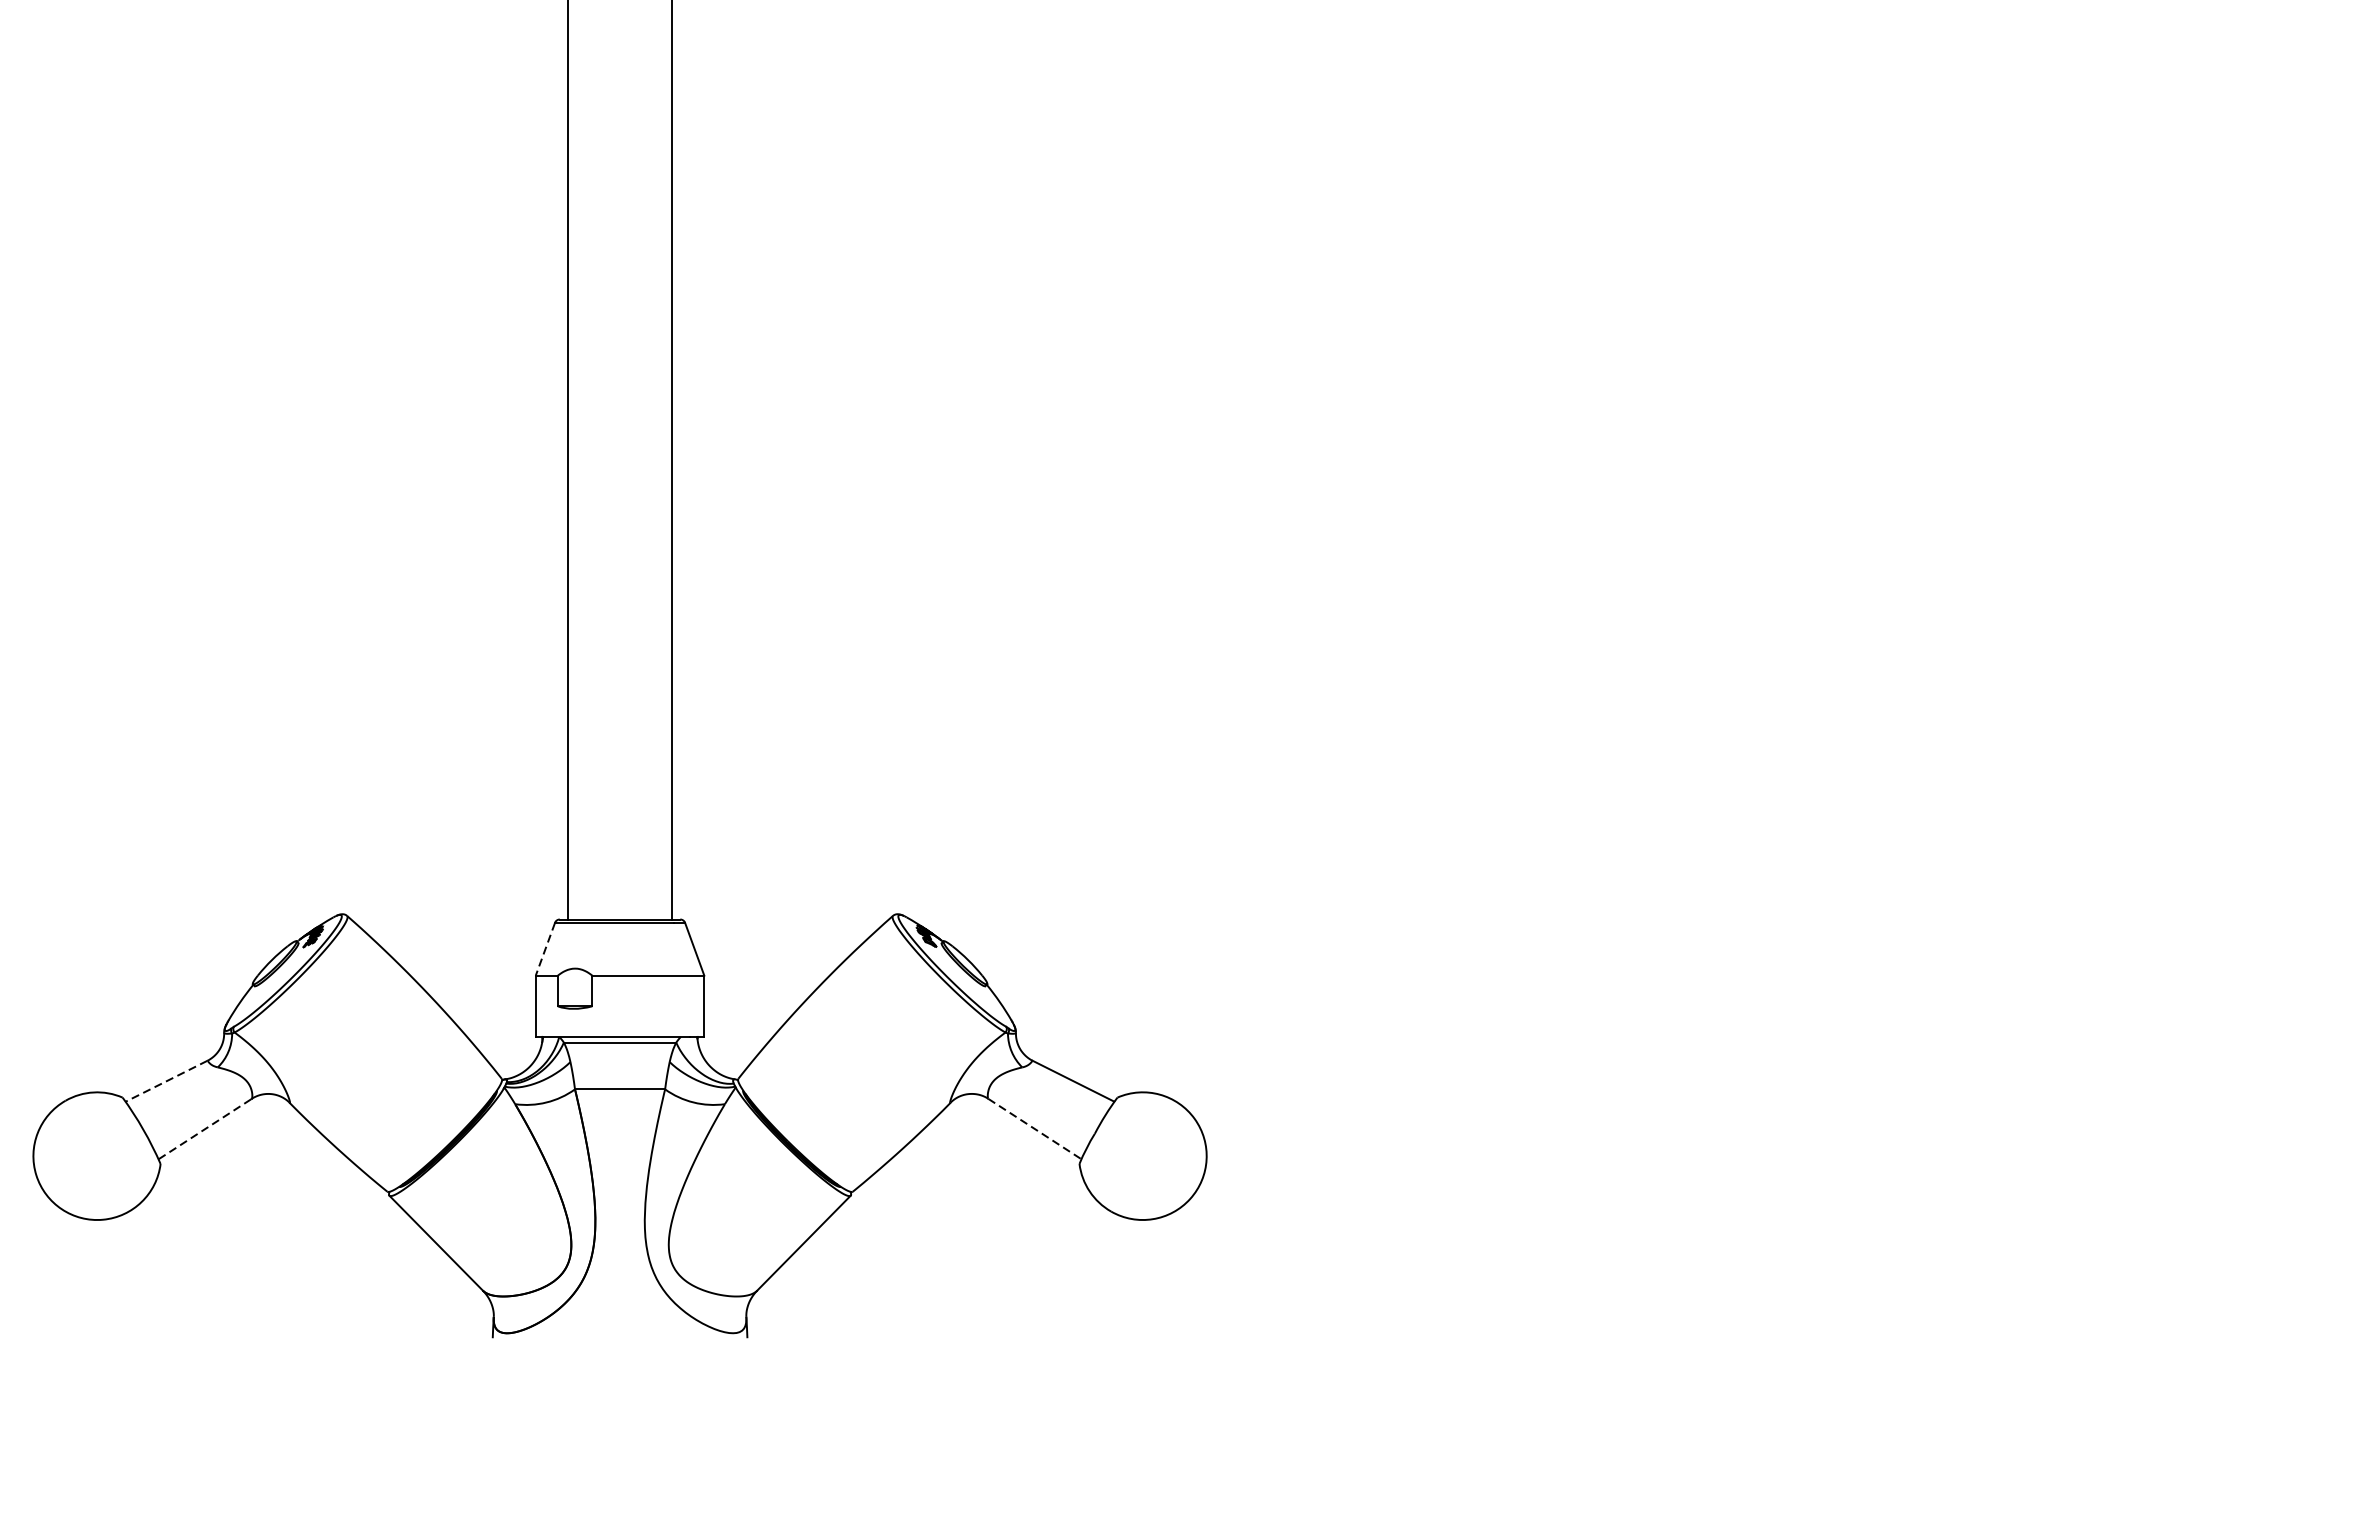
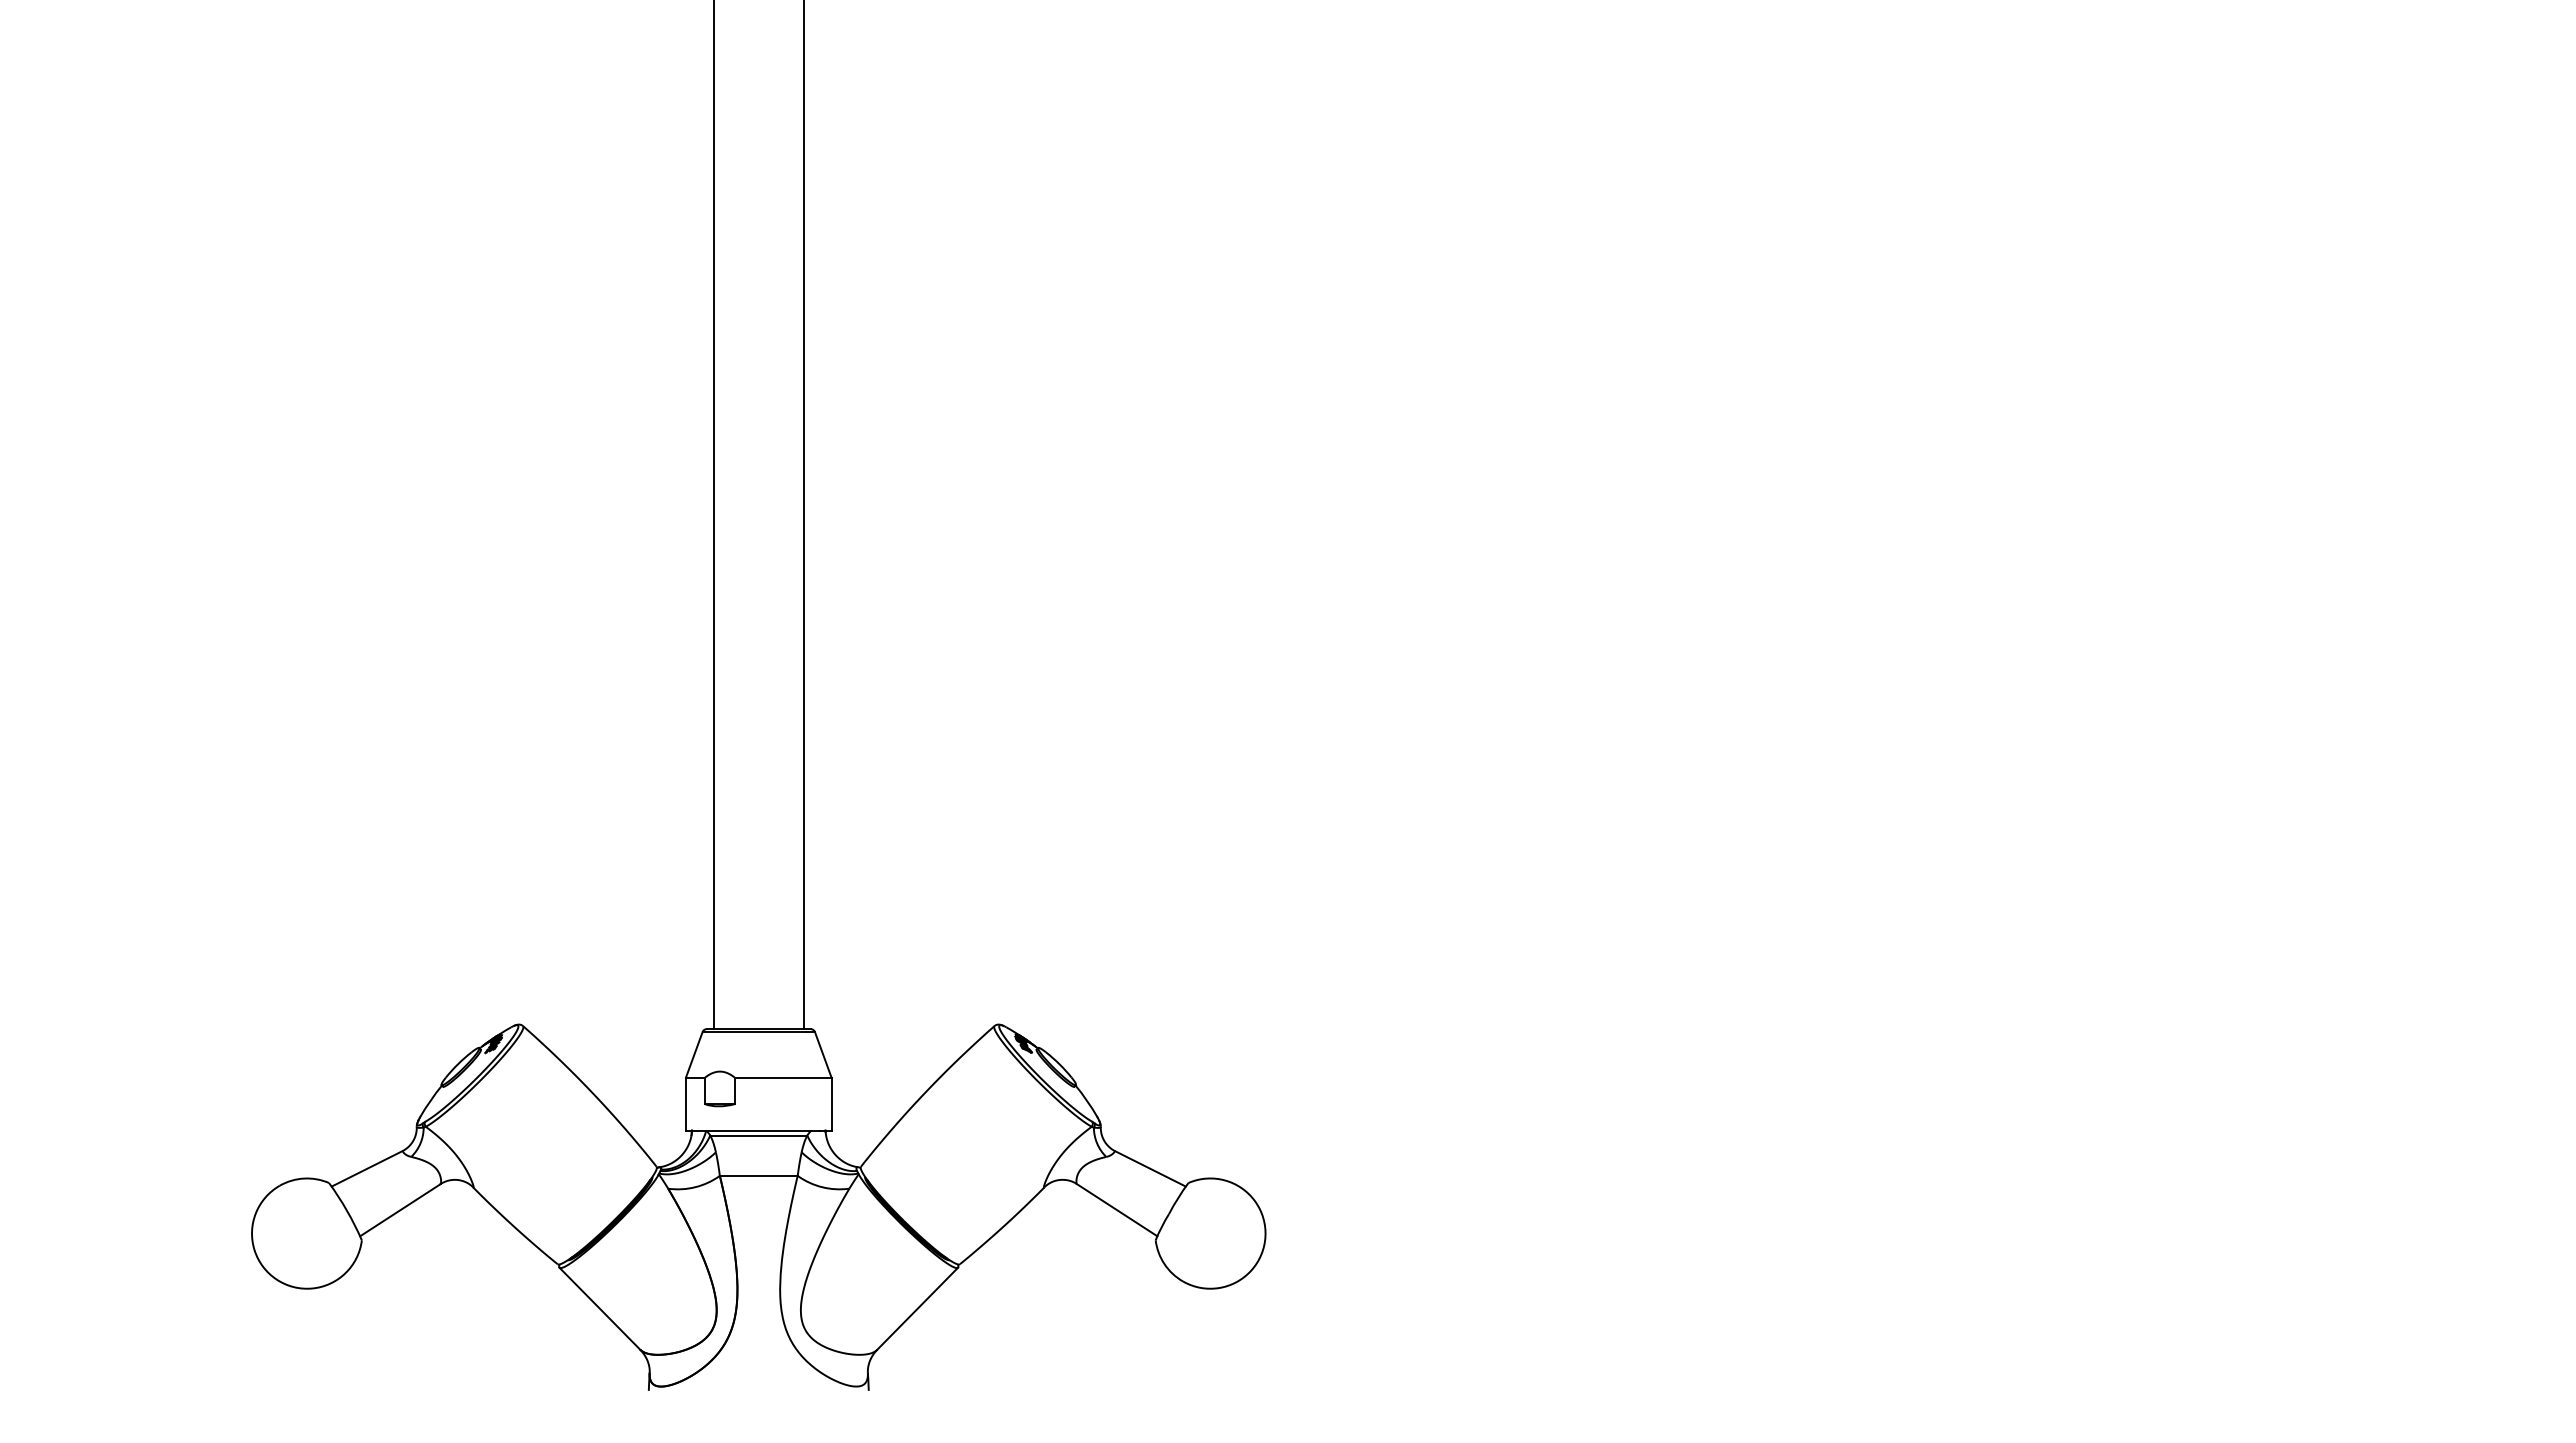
line: (545, 949) -> (694, 1055), dashed -> solid
line: (165, 1081) -> (366, 1169), dashed -> solid
line: (205, 1129) -> (400, 1210), dashed -> solid
line: (1035, 1129) -> (1117, 1210), dashed -> solid

